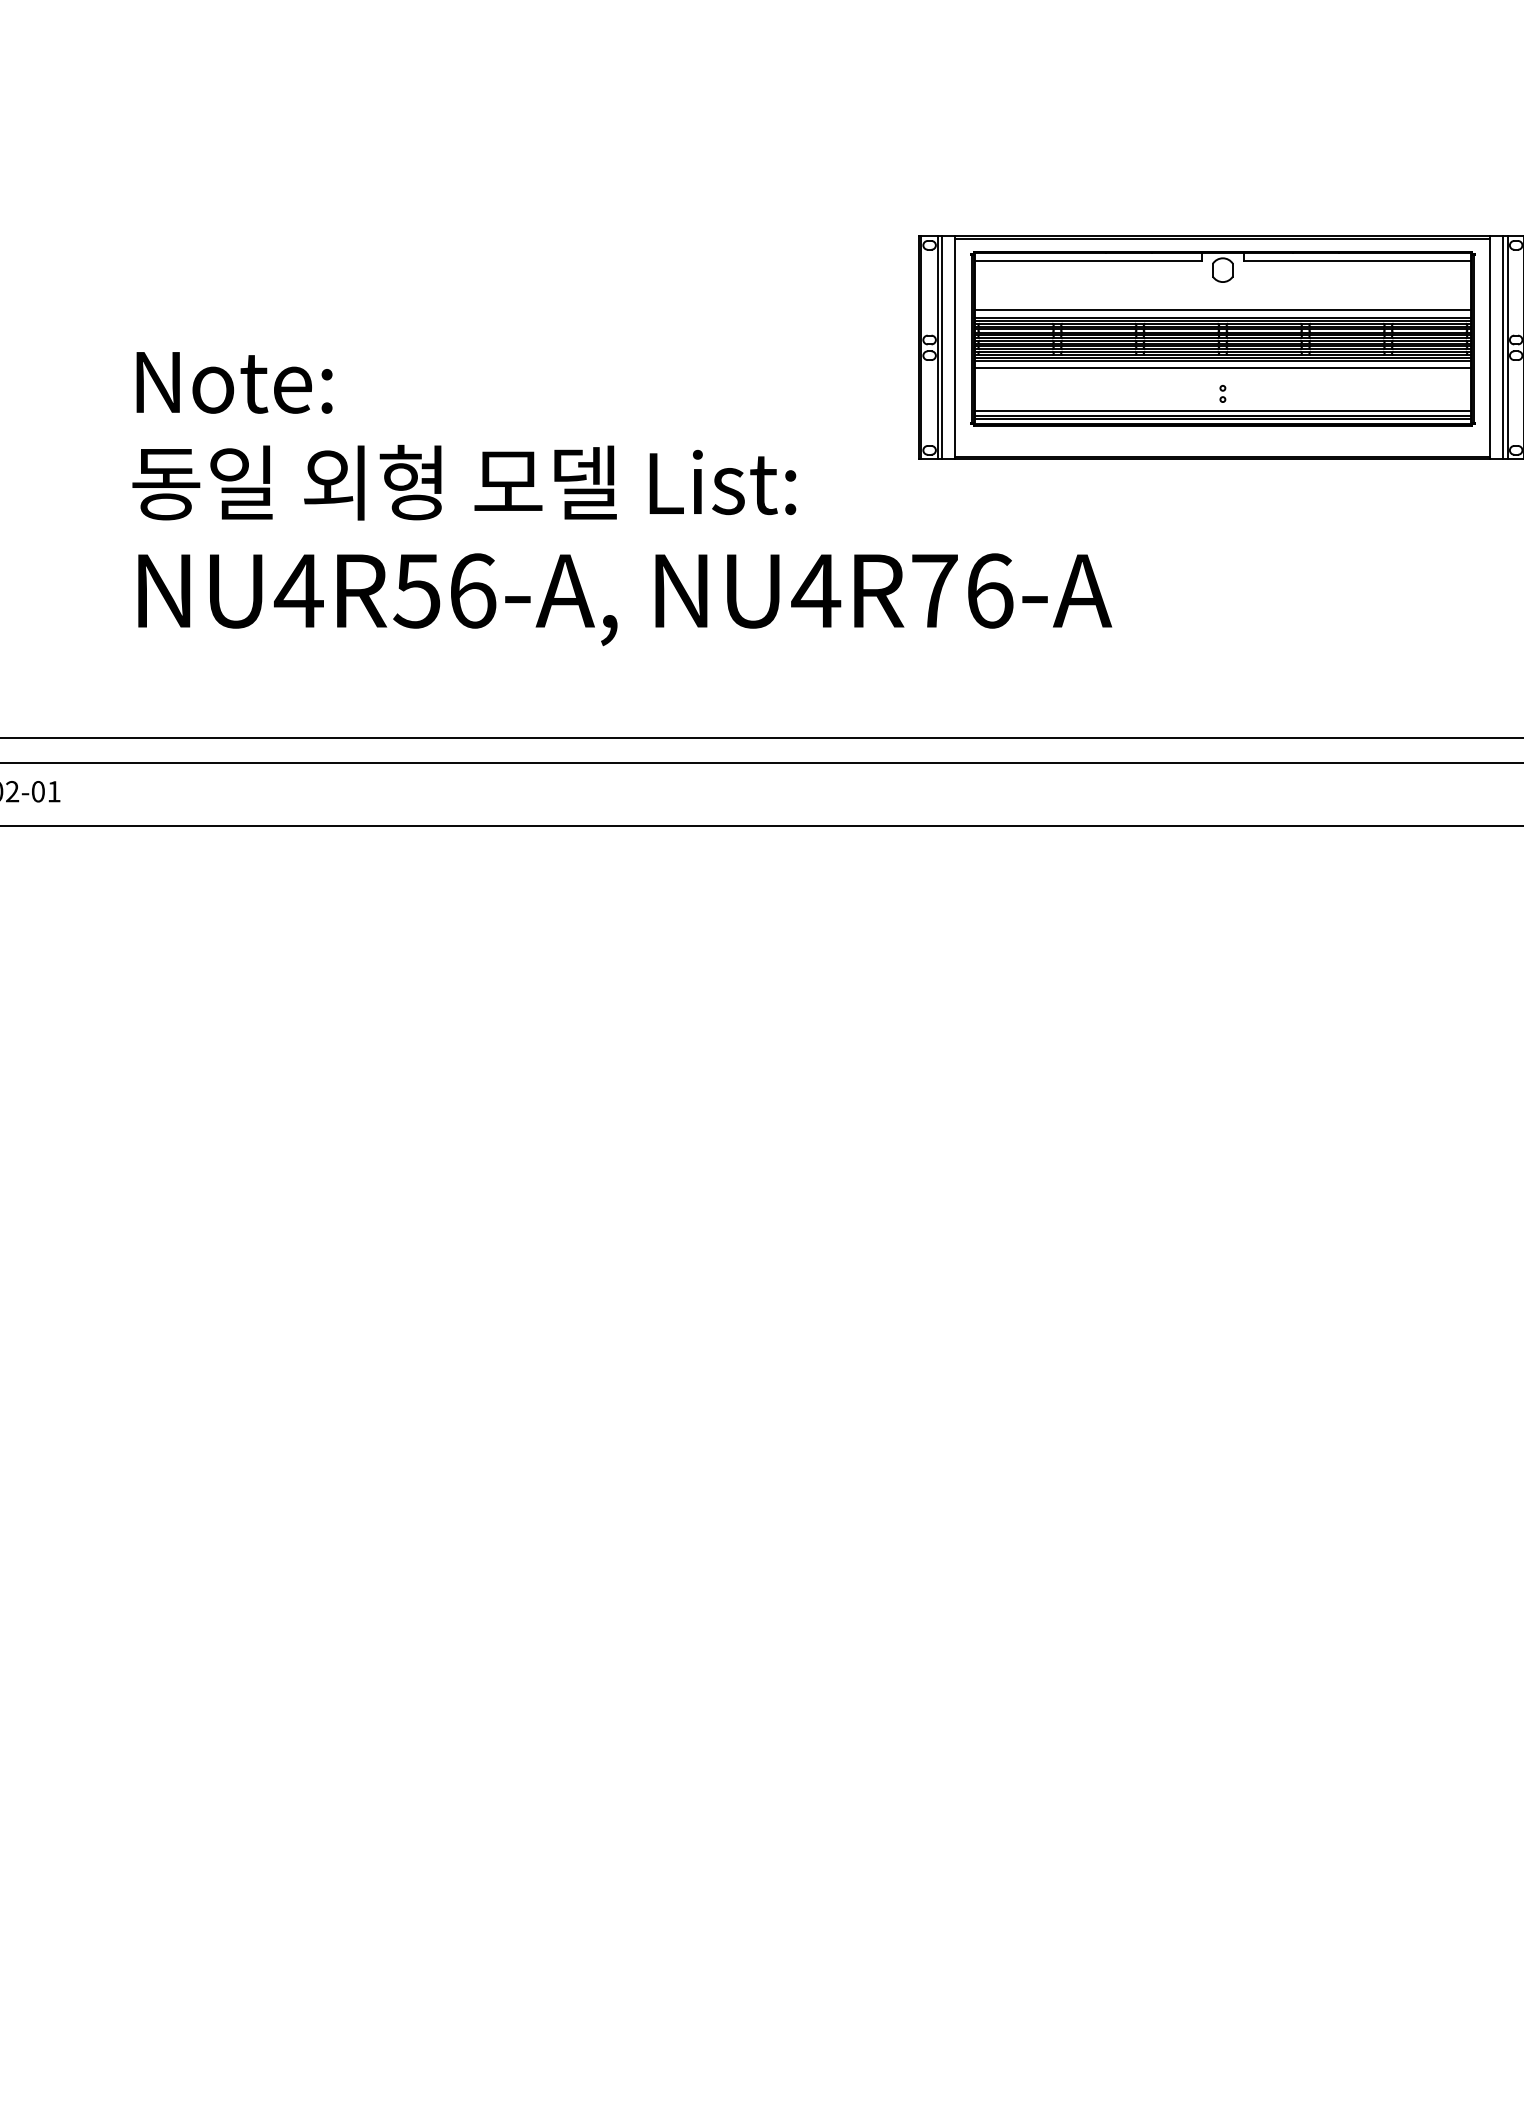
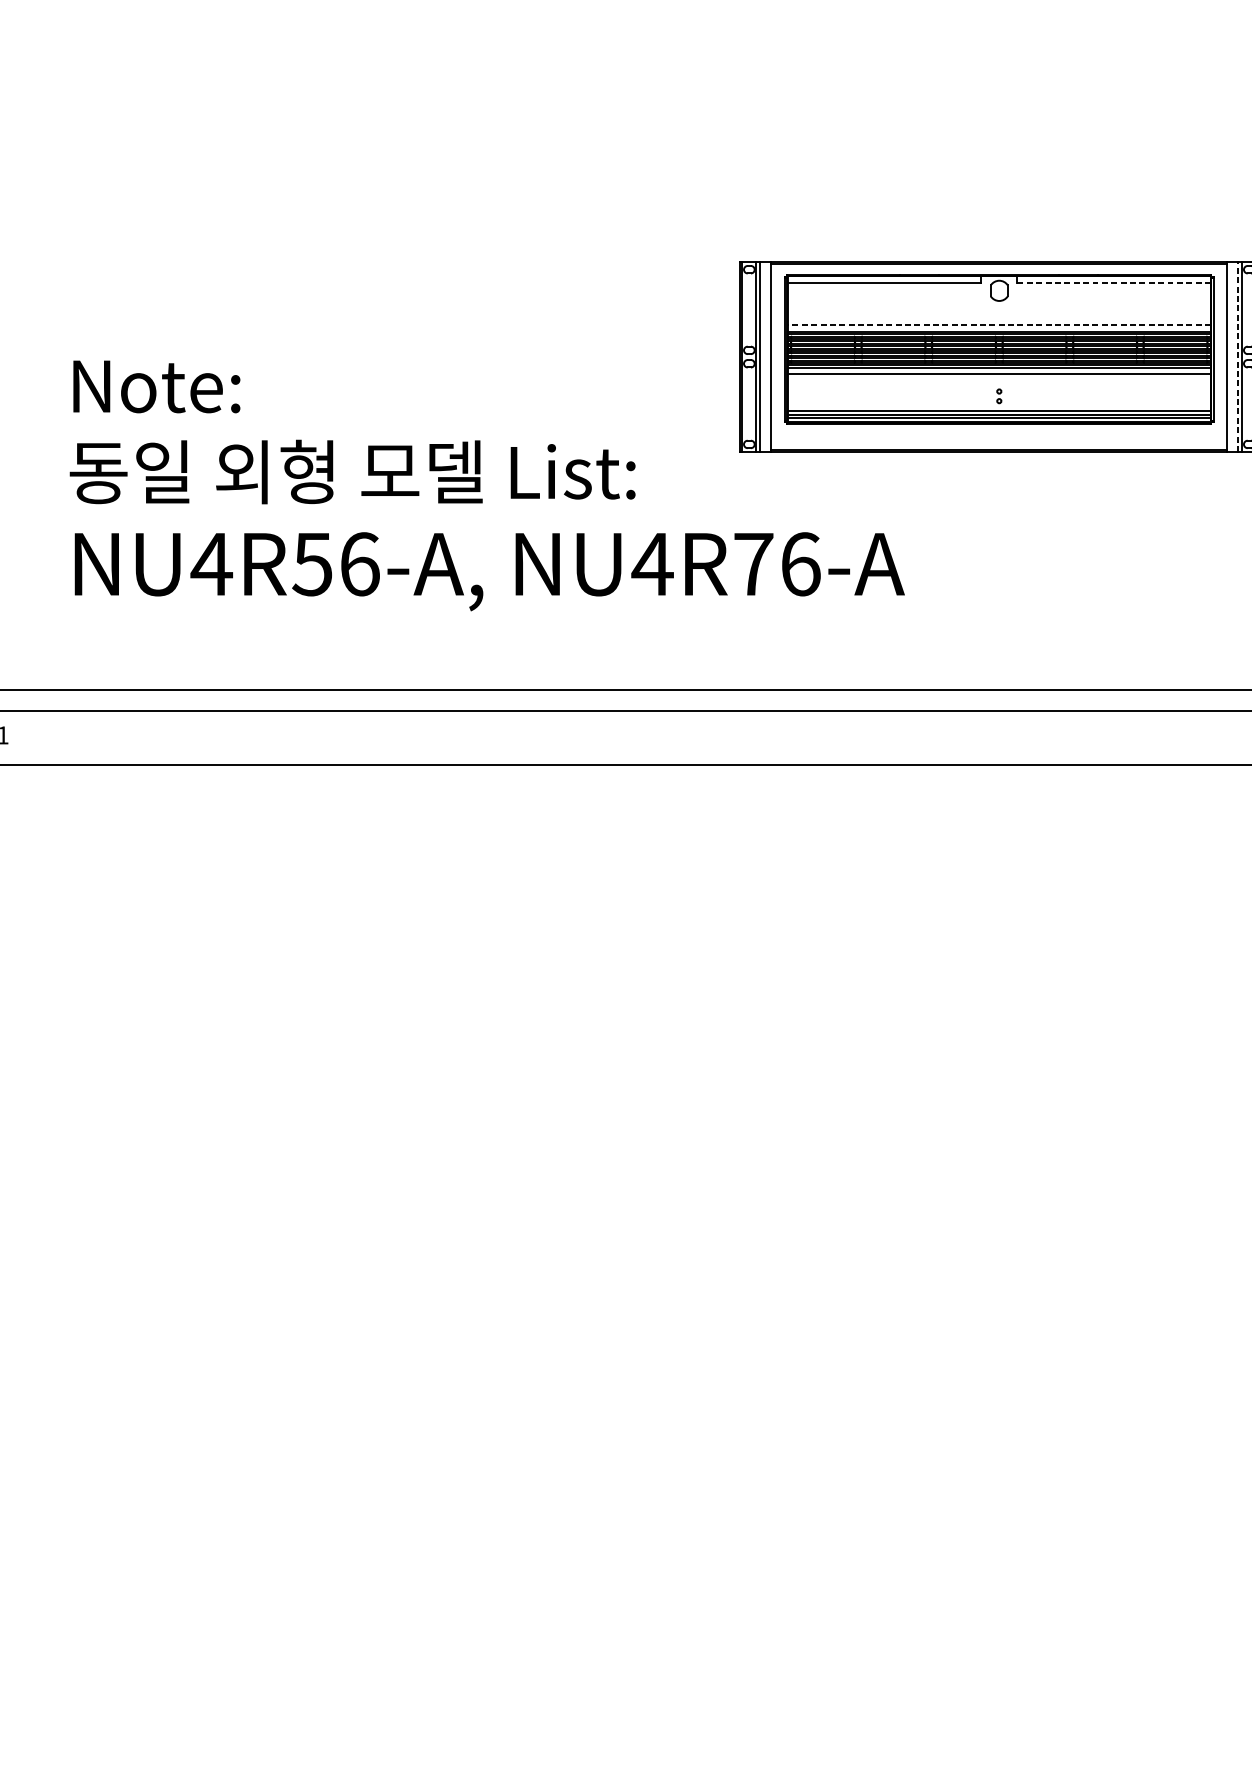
line: (1358, 260) -> (1114, 282), solid -> dashed
line: (1222, 310) -> (998, 325), solid -> dashed
line: (1503, 347) -> (1238, 356), solid -> dashed

